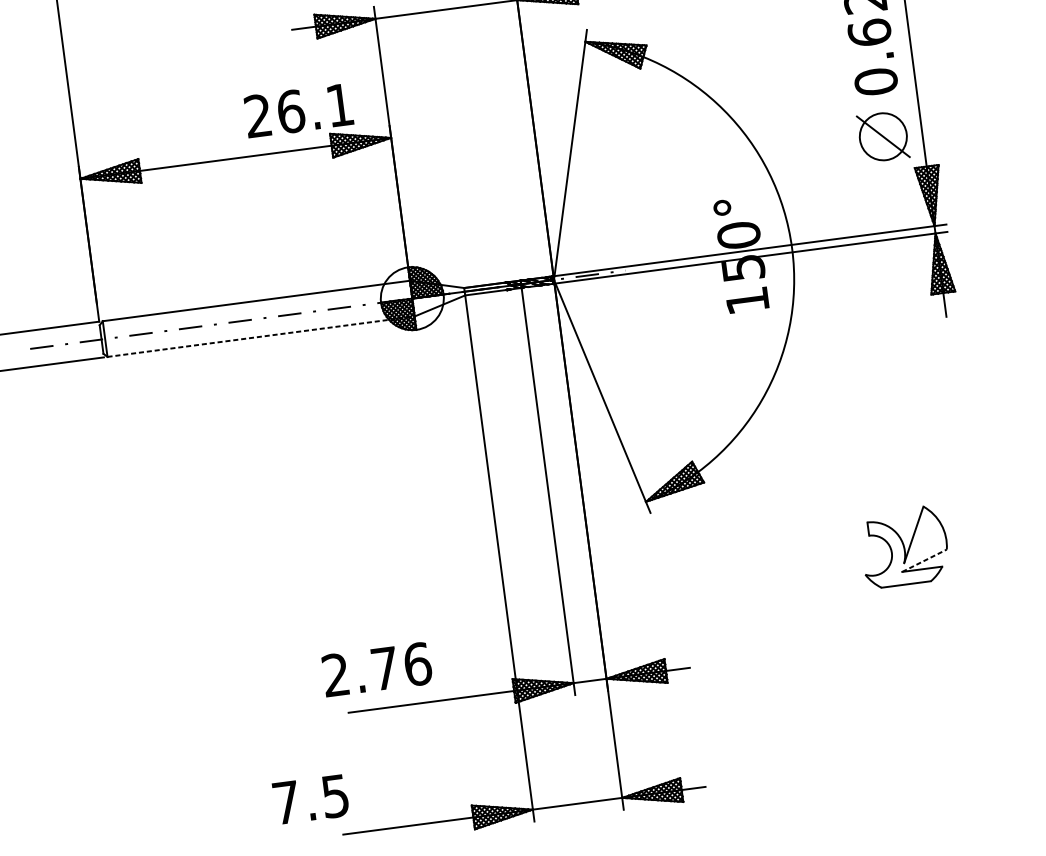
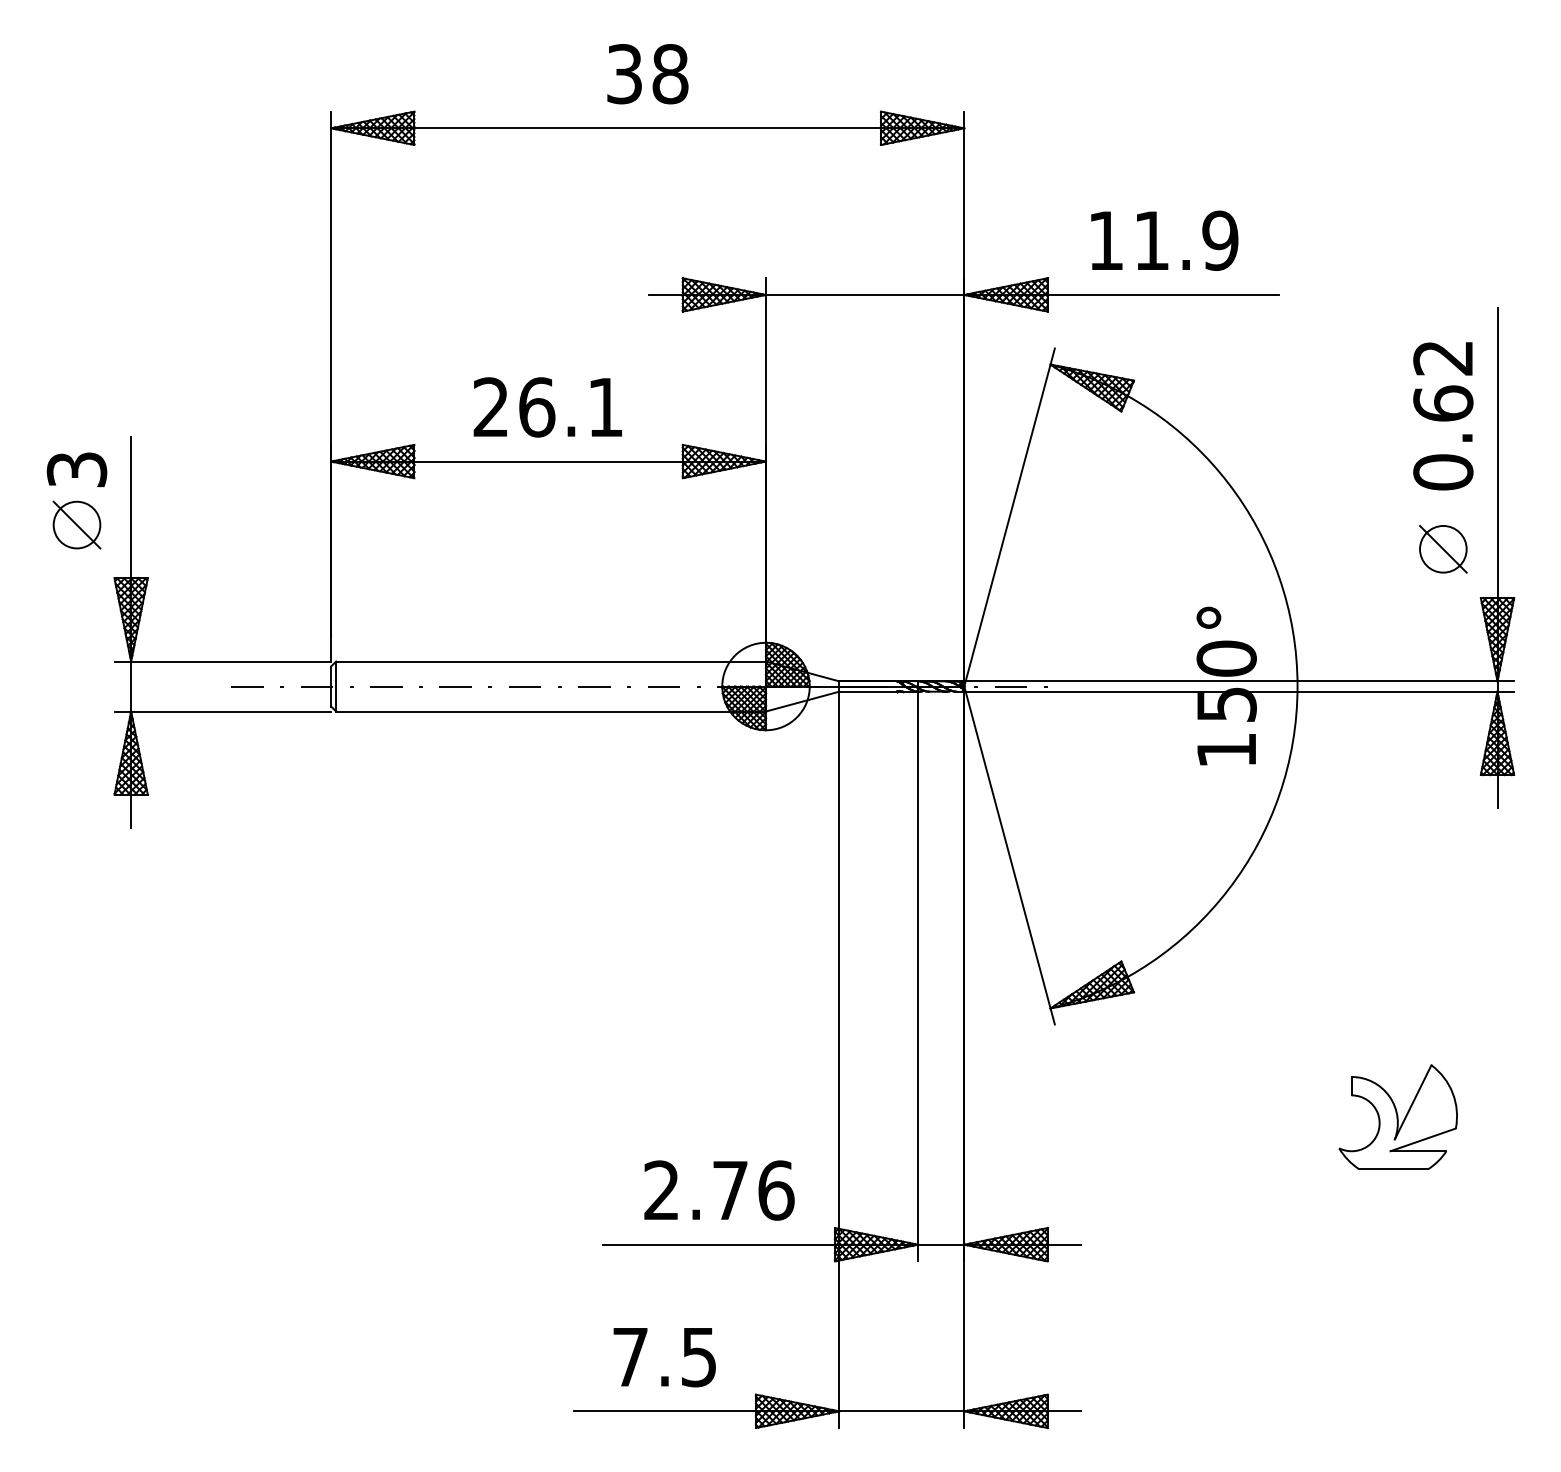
text: (298, 110) -> (547, 407), moved
part: (883, 136) -> (1443, 549), size x0.71
line: (261, 336) -> (551, 711), dashed -> solid
line: (924, 560) -> (1423, 1139), dashed -> solid
text: (377, 669) -> (719, 1190), moved
text: (310, 799) -> (664, 1357), moved

